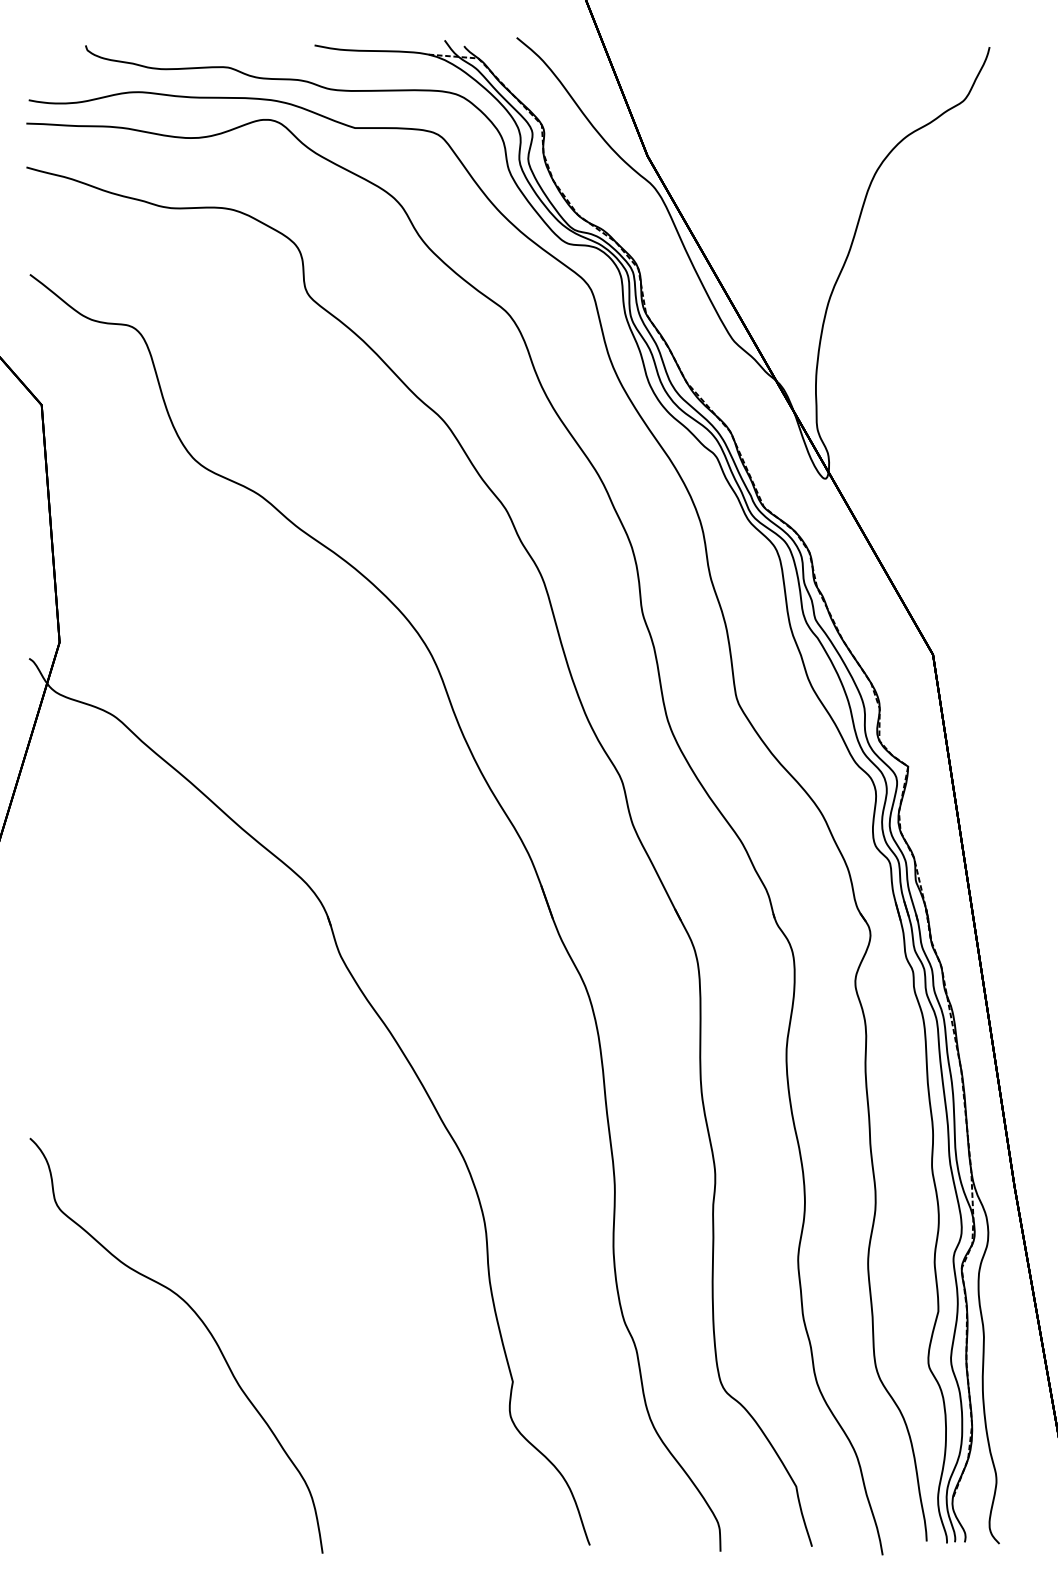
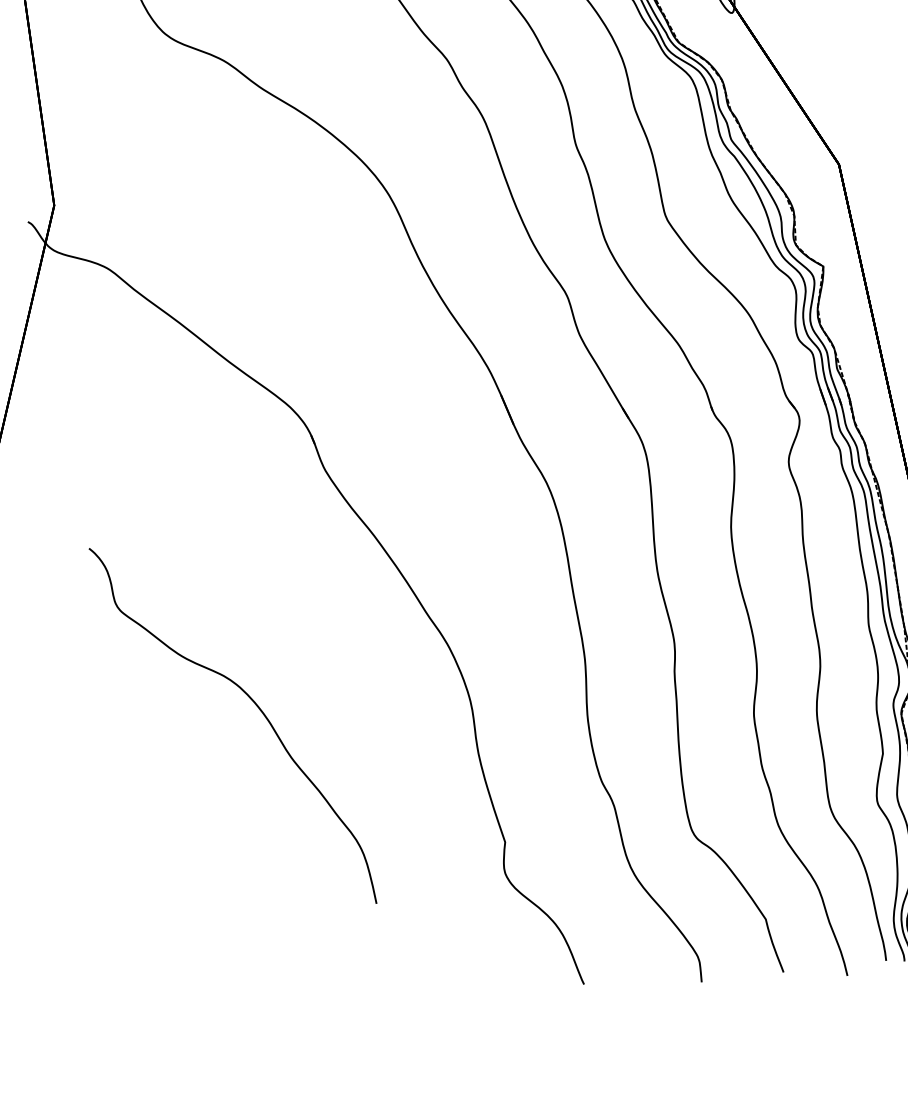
curve: (204, 1326) -> (256, 706), moved

